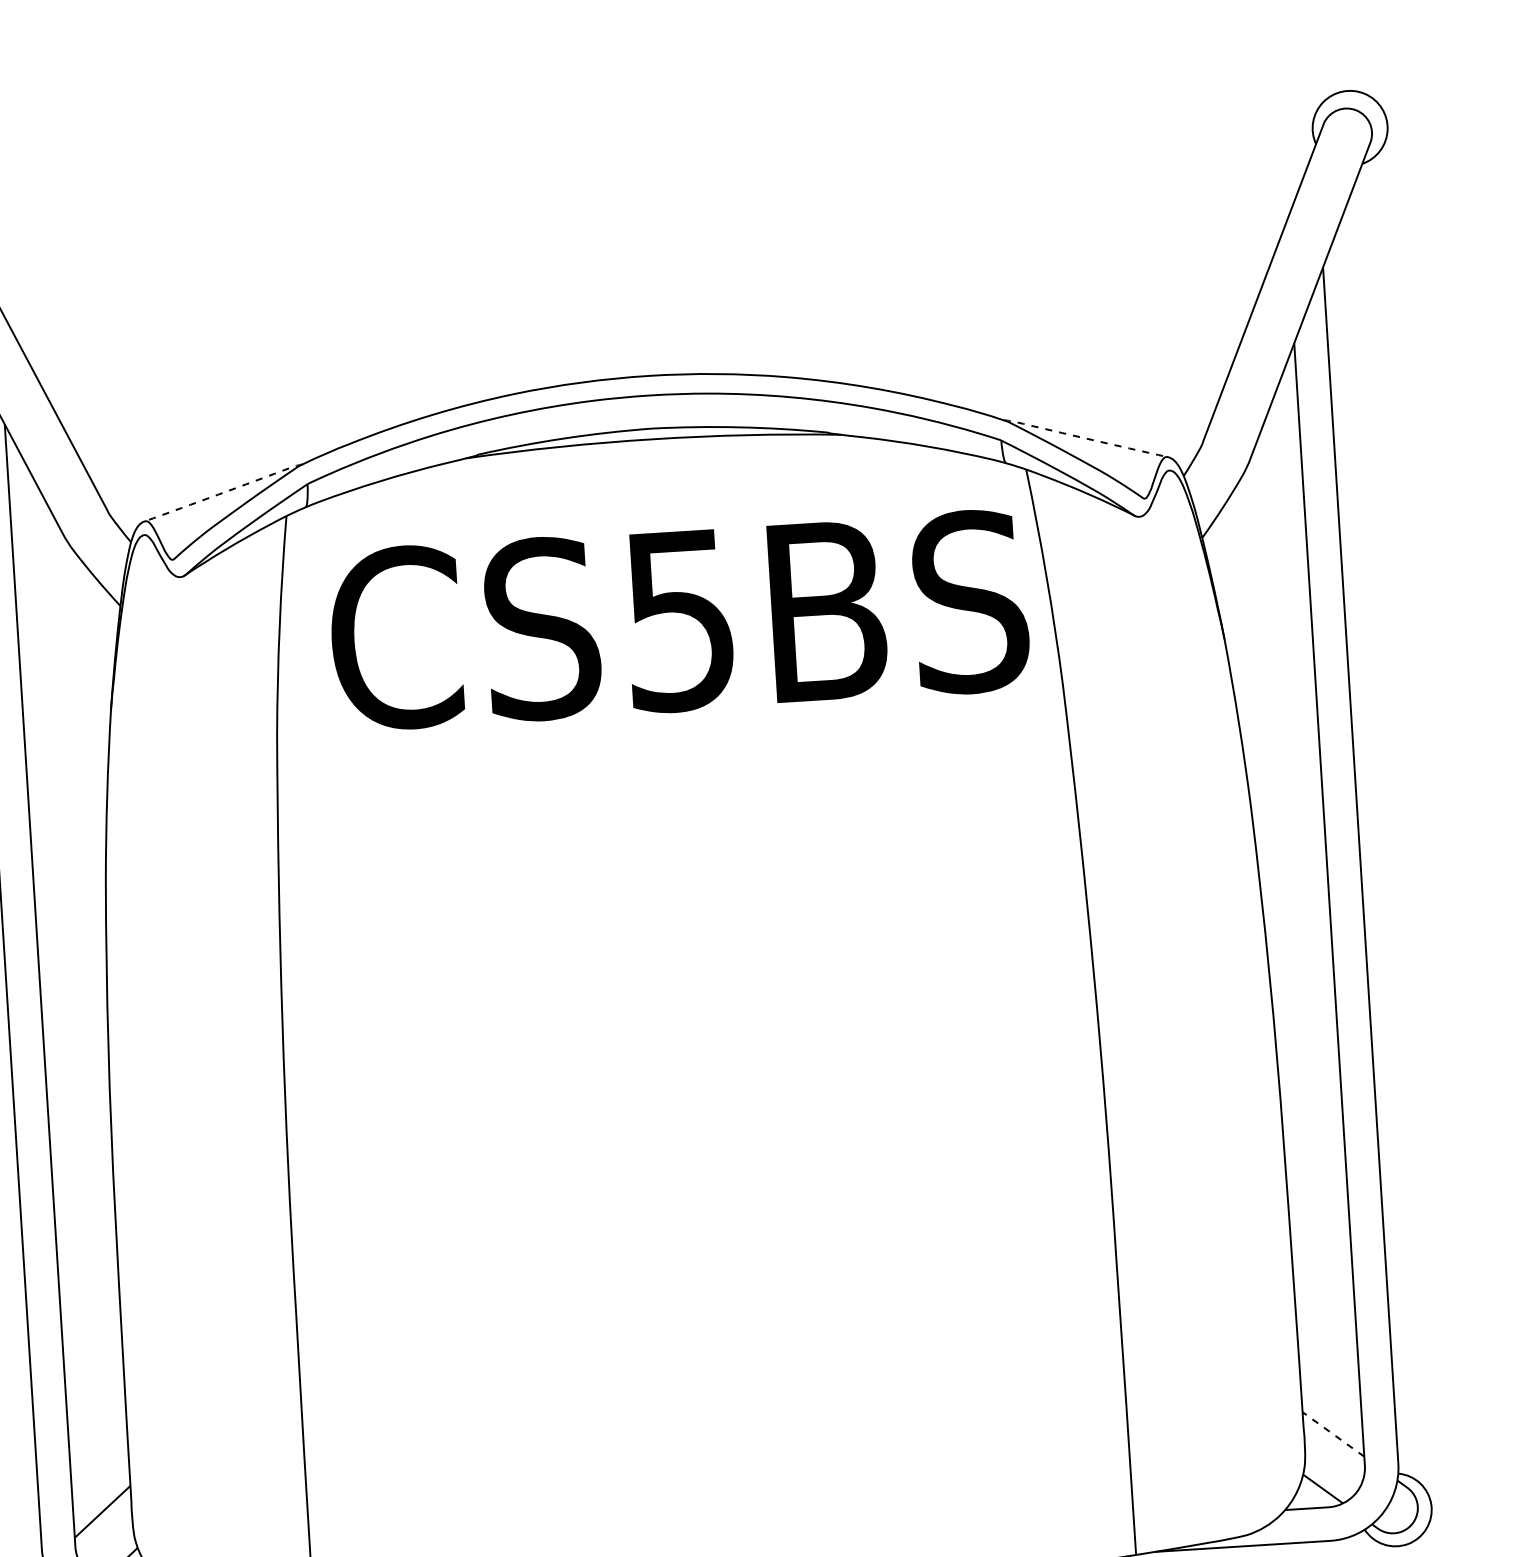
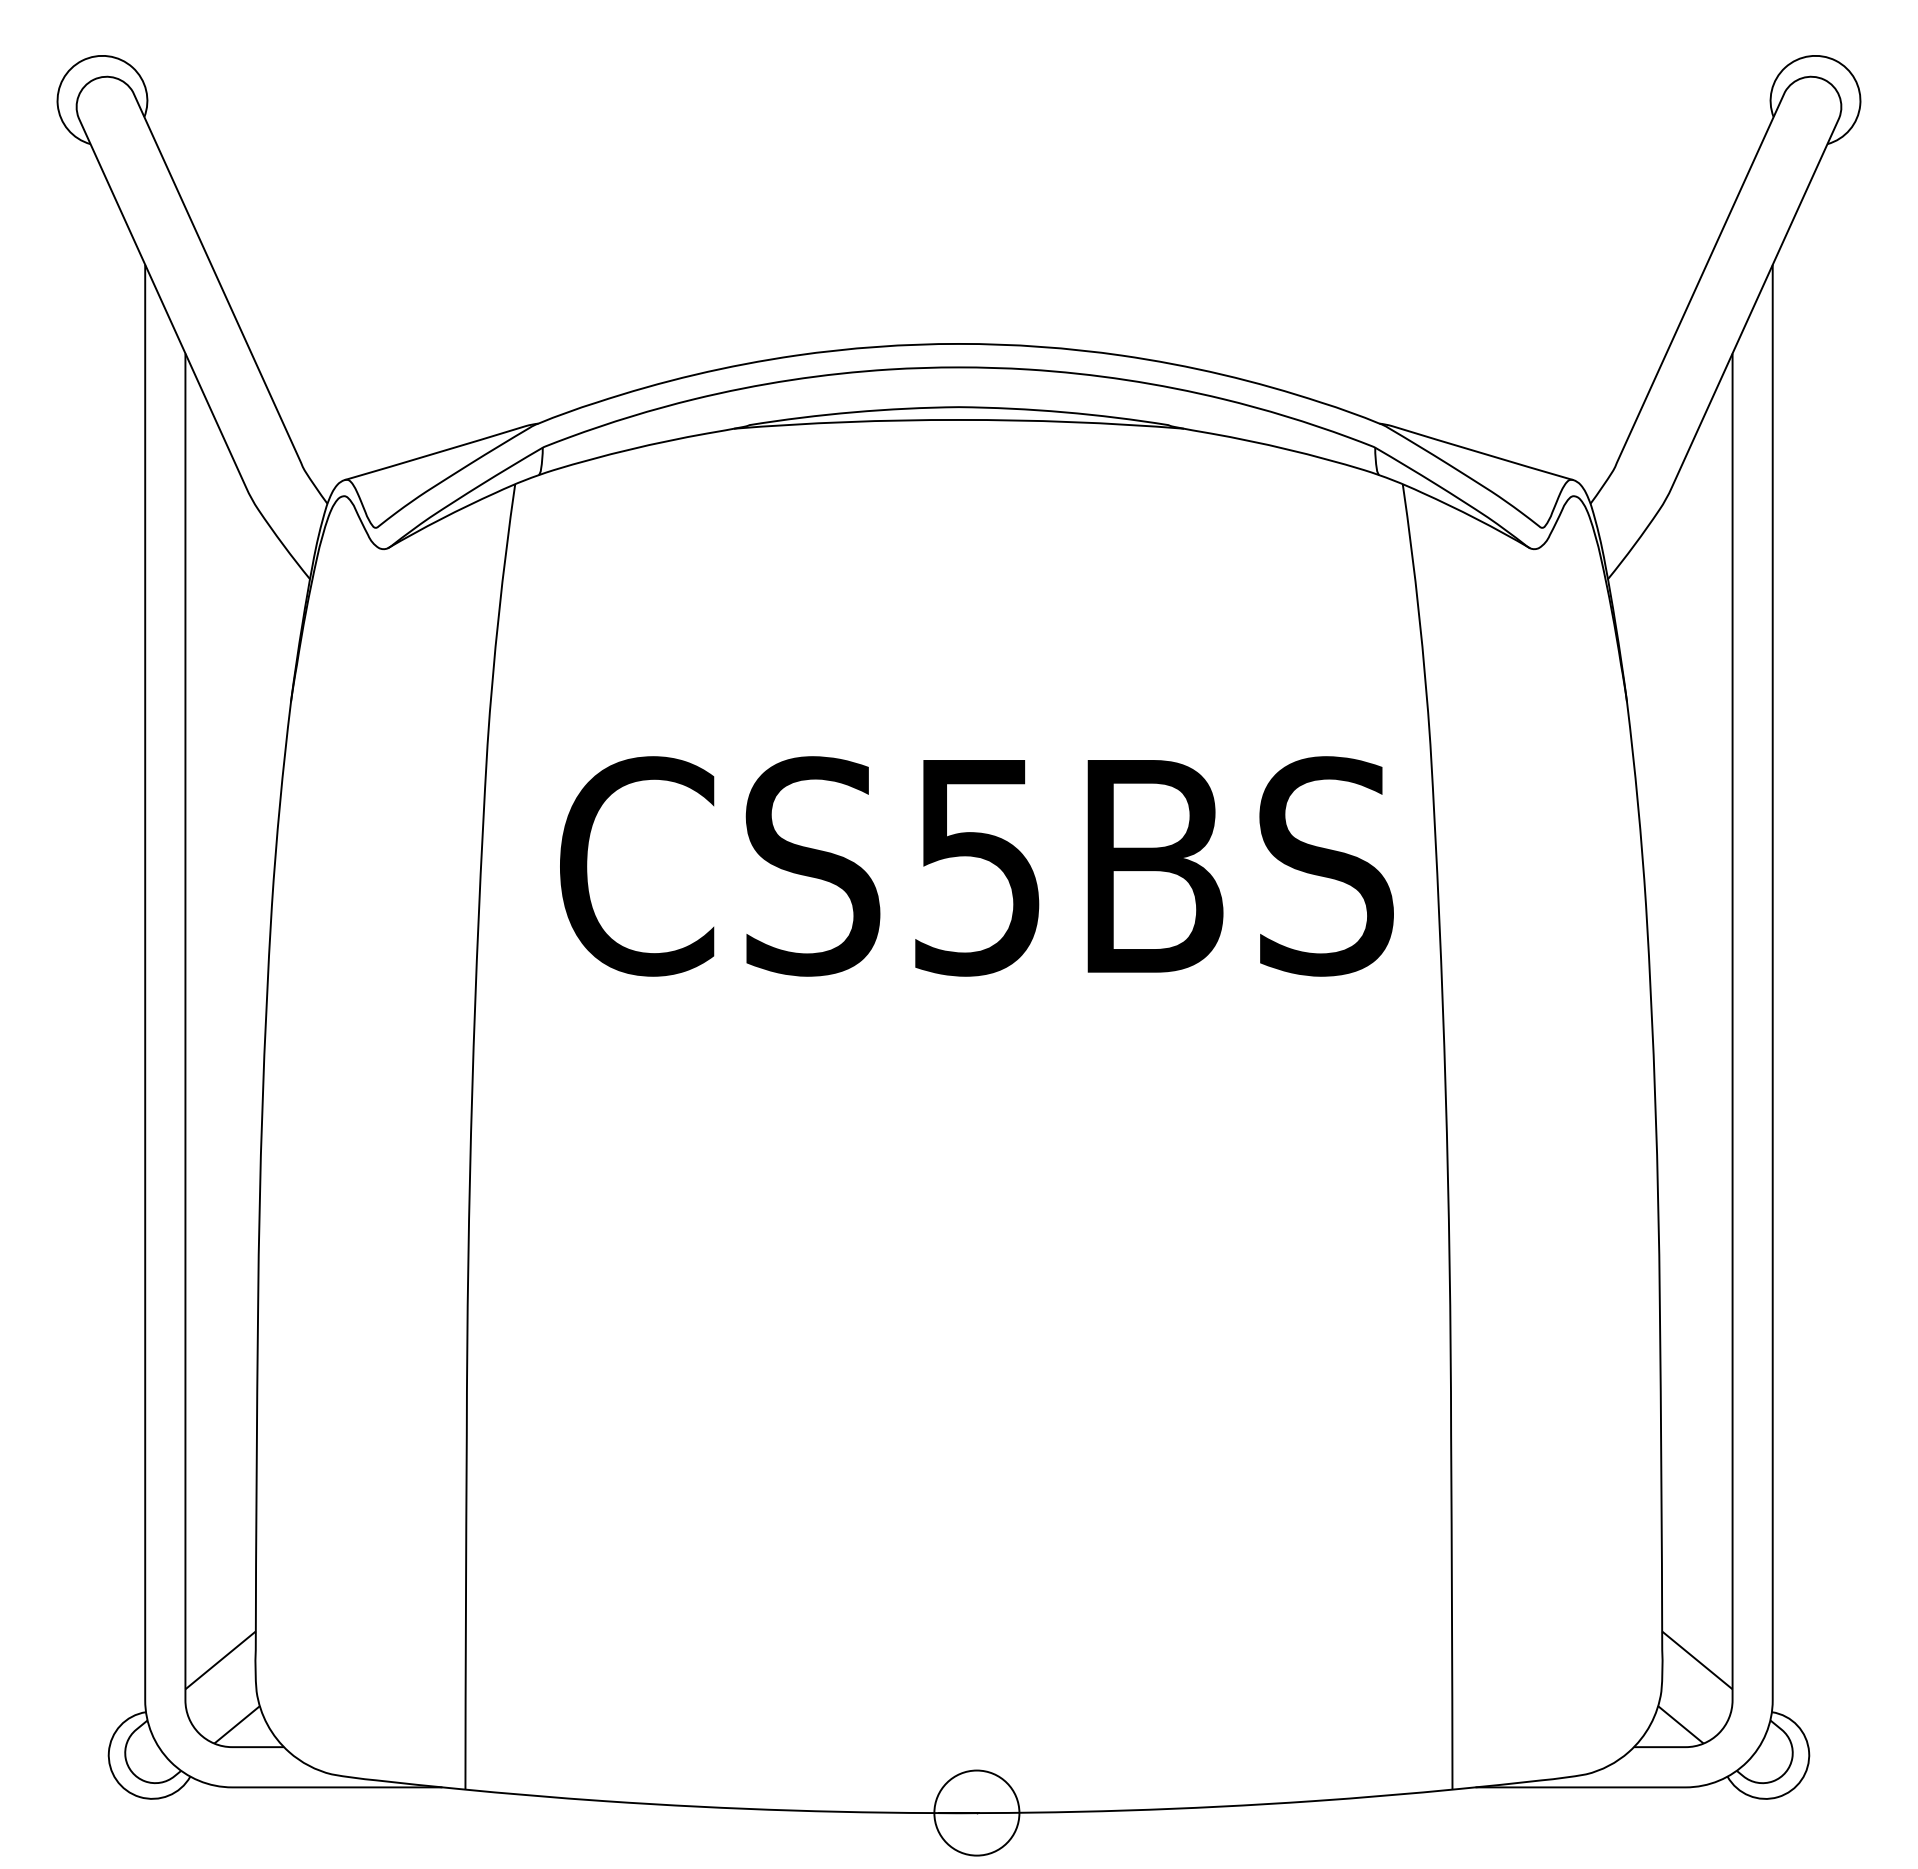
line: (1083, 437) -> (1473, 450), dashed -> solid
line: (224, 491) -> (443, 450), dashed -> solid
text: (679, 620) -> (976, 866), moved
line: (1333, 1434) -> (1697, 1660), dashed -> solid

